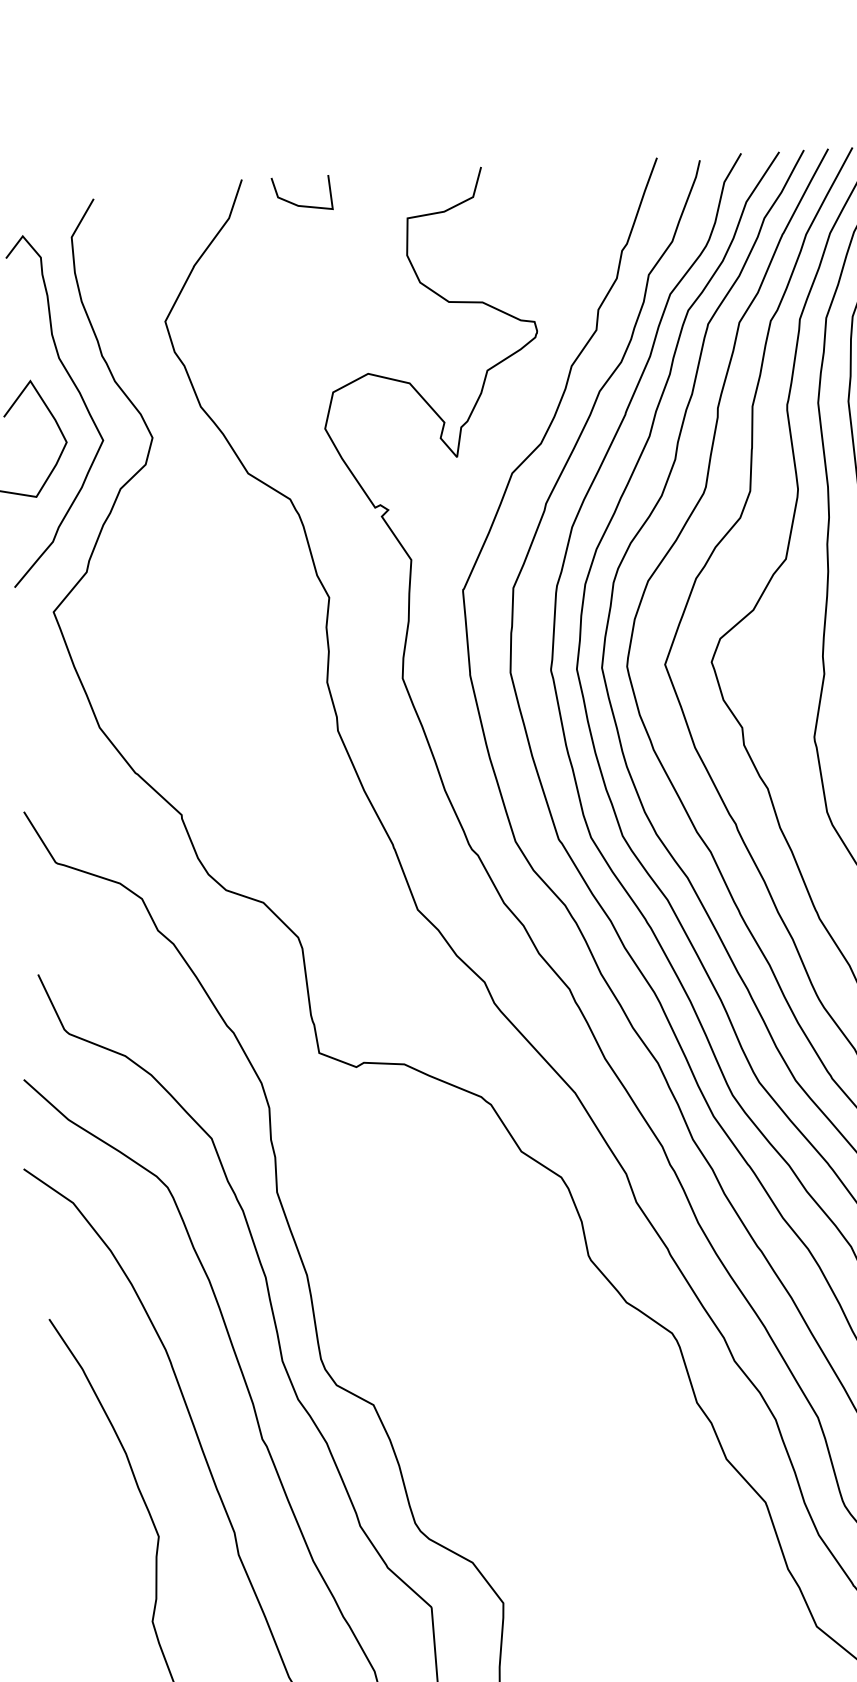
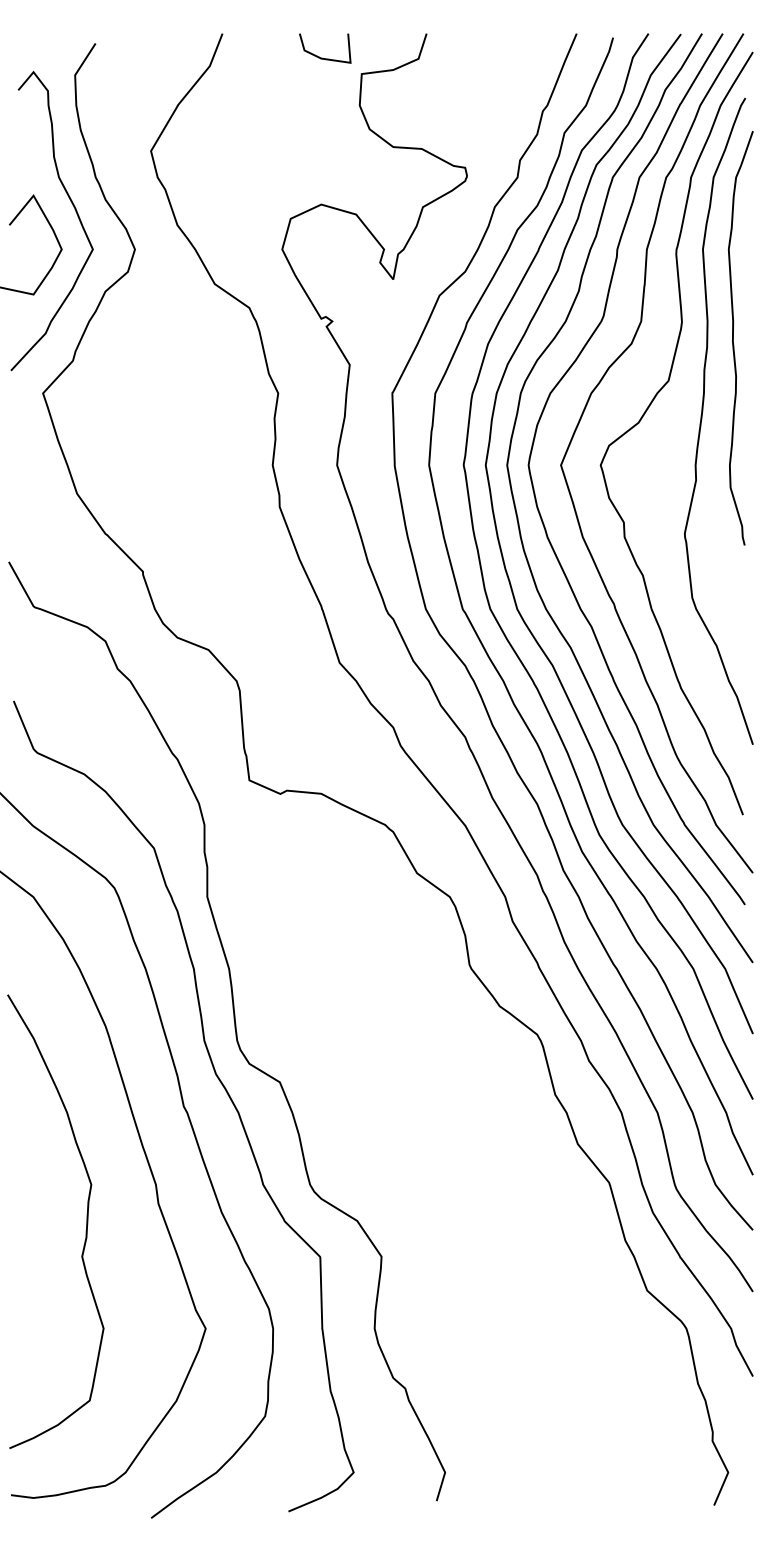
line: (299, 204) -> (322, 57), moved

